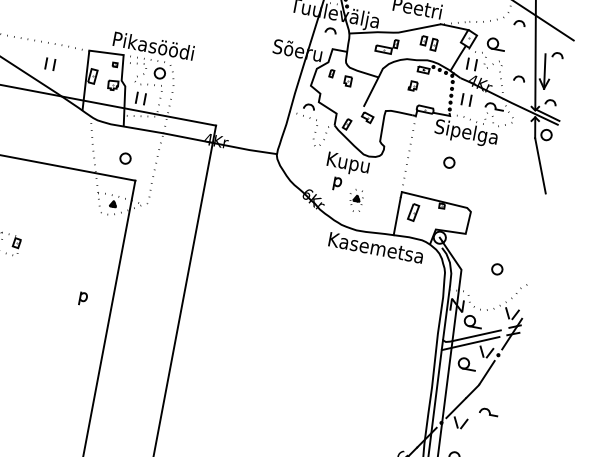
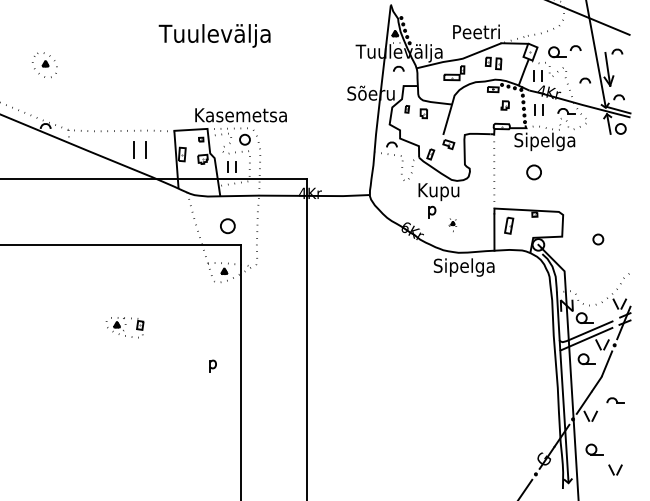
part: (519, 22) -> (575, 47), moved
text: (161, 46) -> (241, 114), Pikasöödi -> Kasemetsa
part: (49, 64) -> (139, 150), size x1.6
part: (412, 85) -> (504, 105), moved
part: (125, 158) -> (227, 226), size x1.4
part: (448, 162) -> (533, 172), size x1.4
line: (540, 165) -> (620, 158), removed
part: (355, 200) -> (452, 224), size x0.6
text: (375, 249) -> (479, 267), Kasemetsa -> Sipelga
part: (497, 269) -> (598, 239), moved

